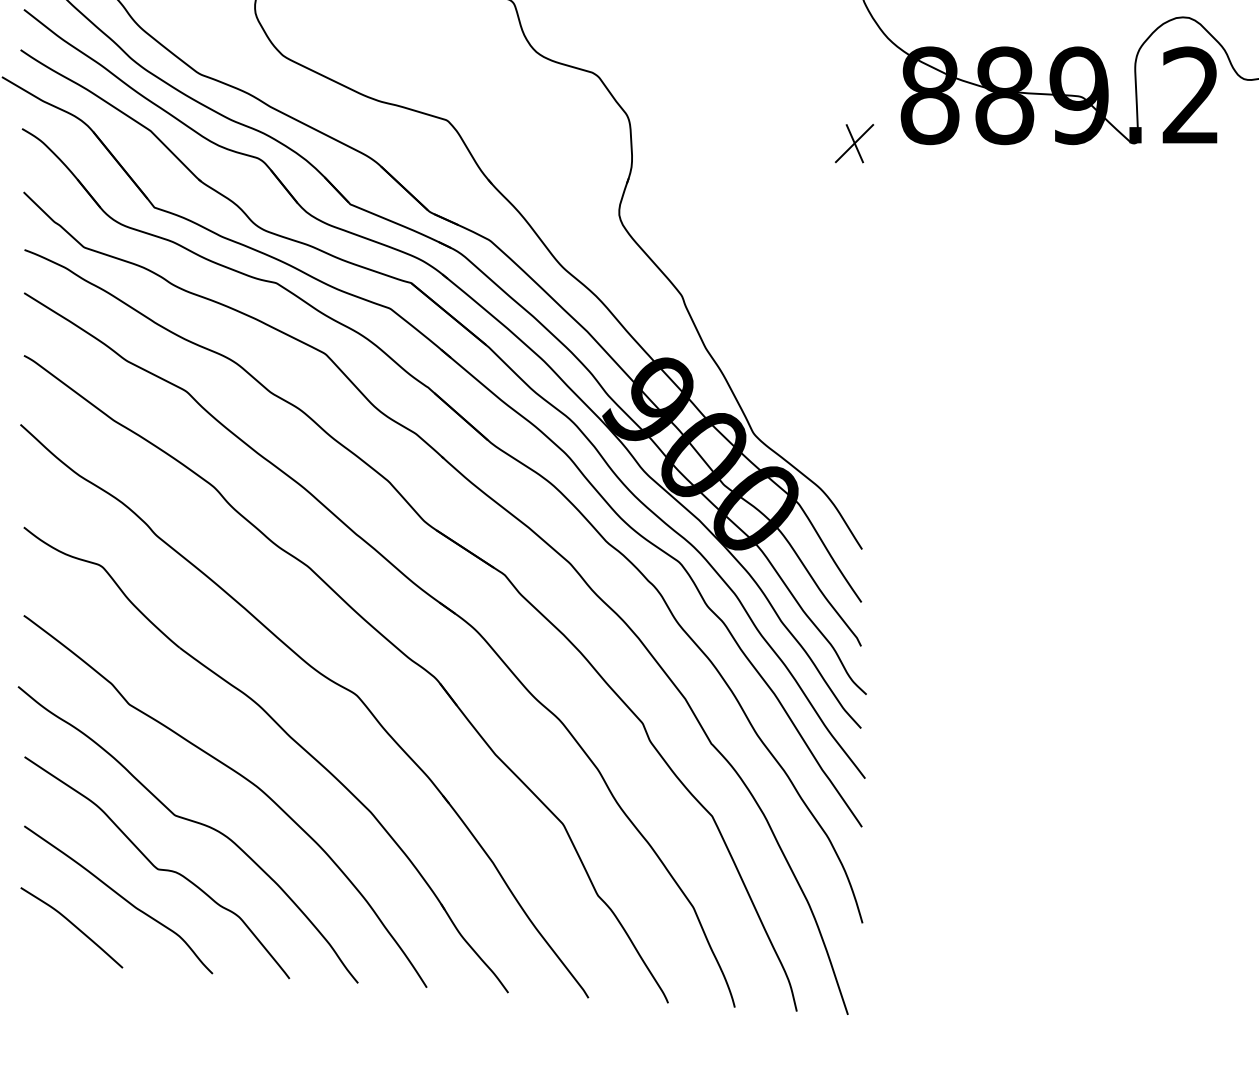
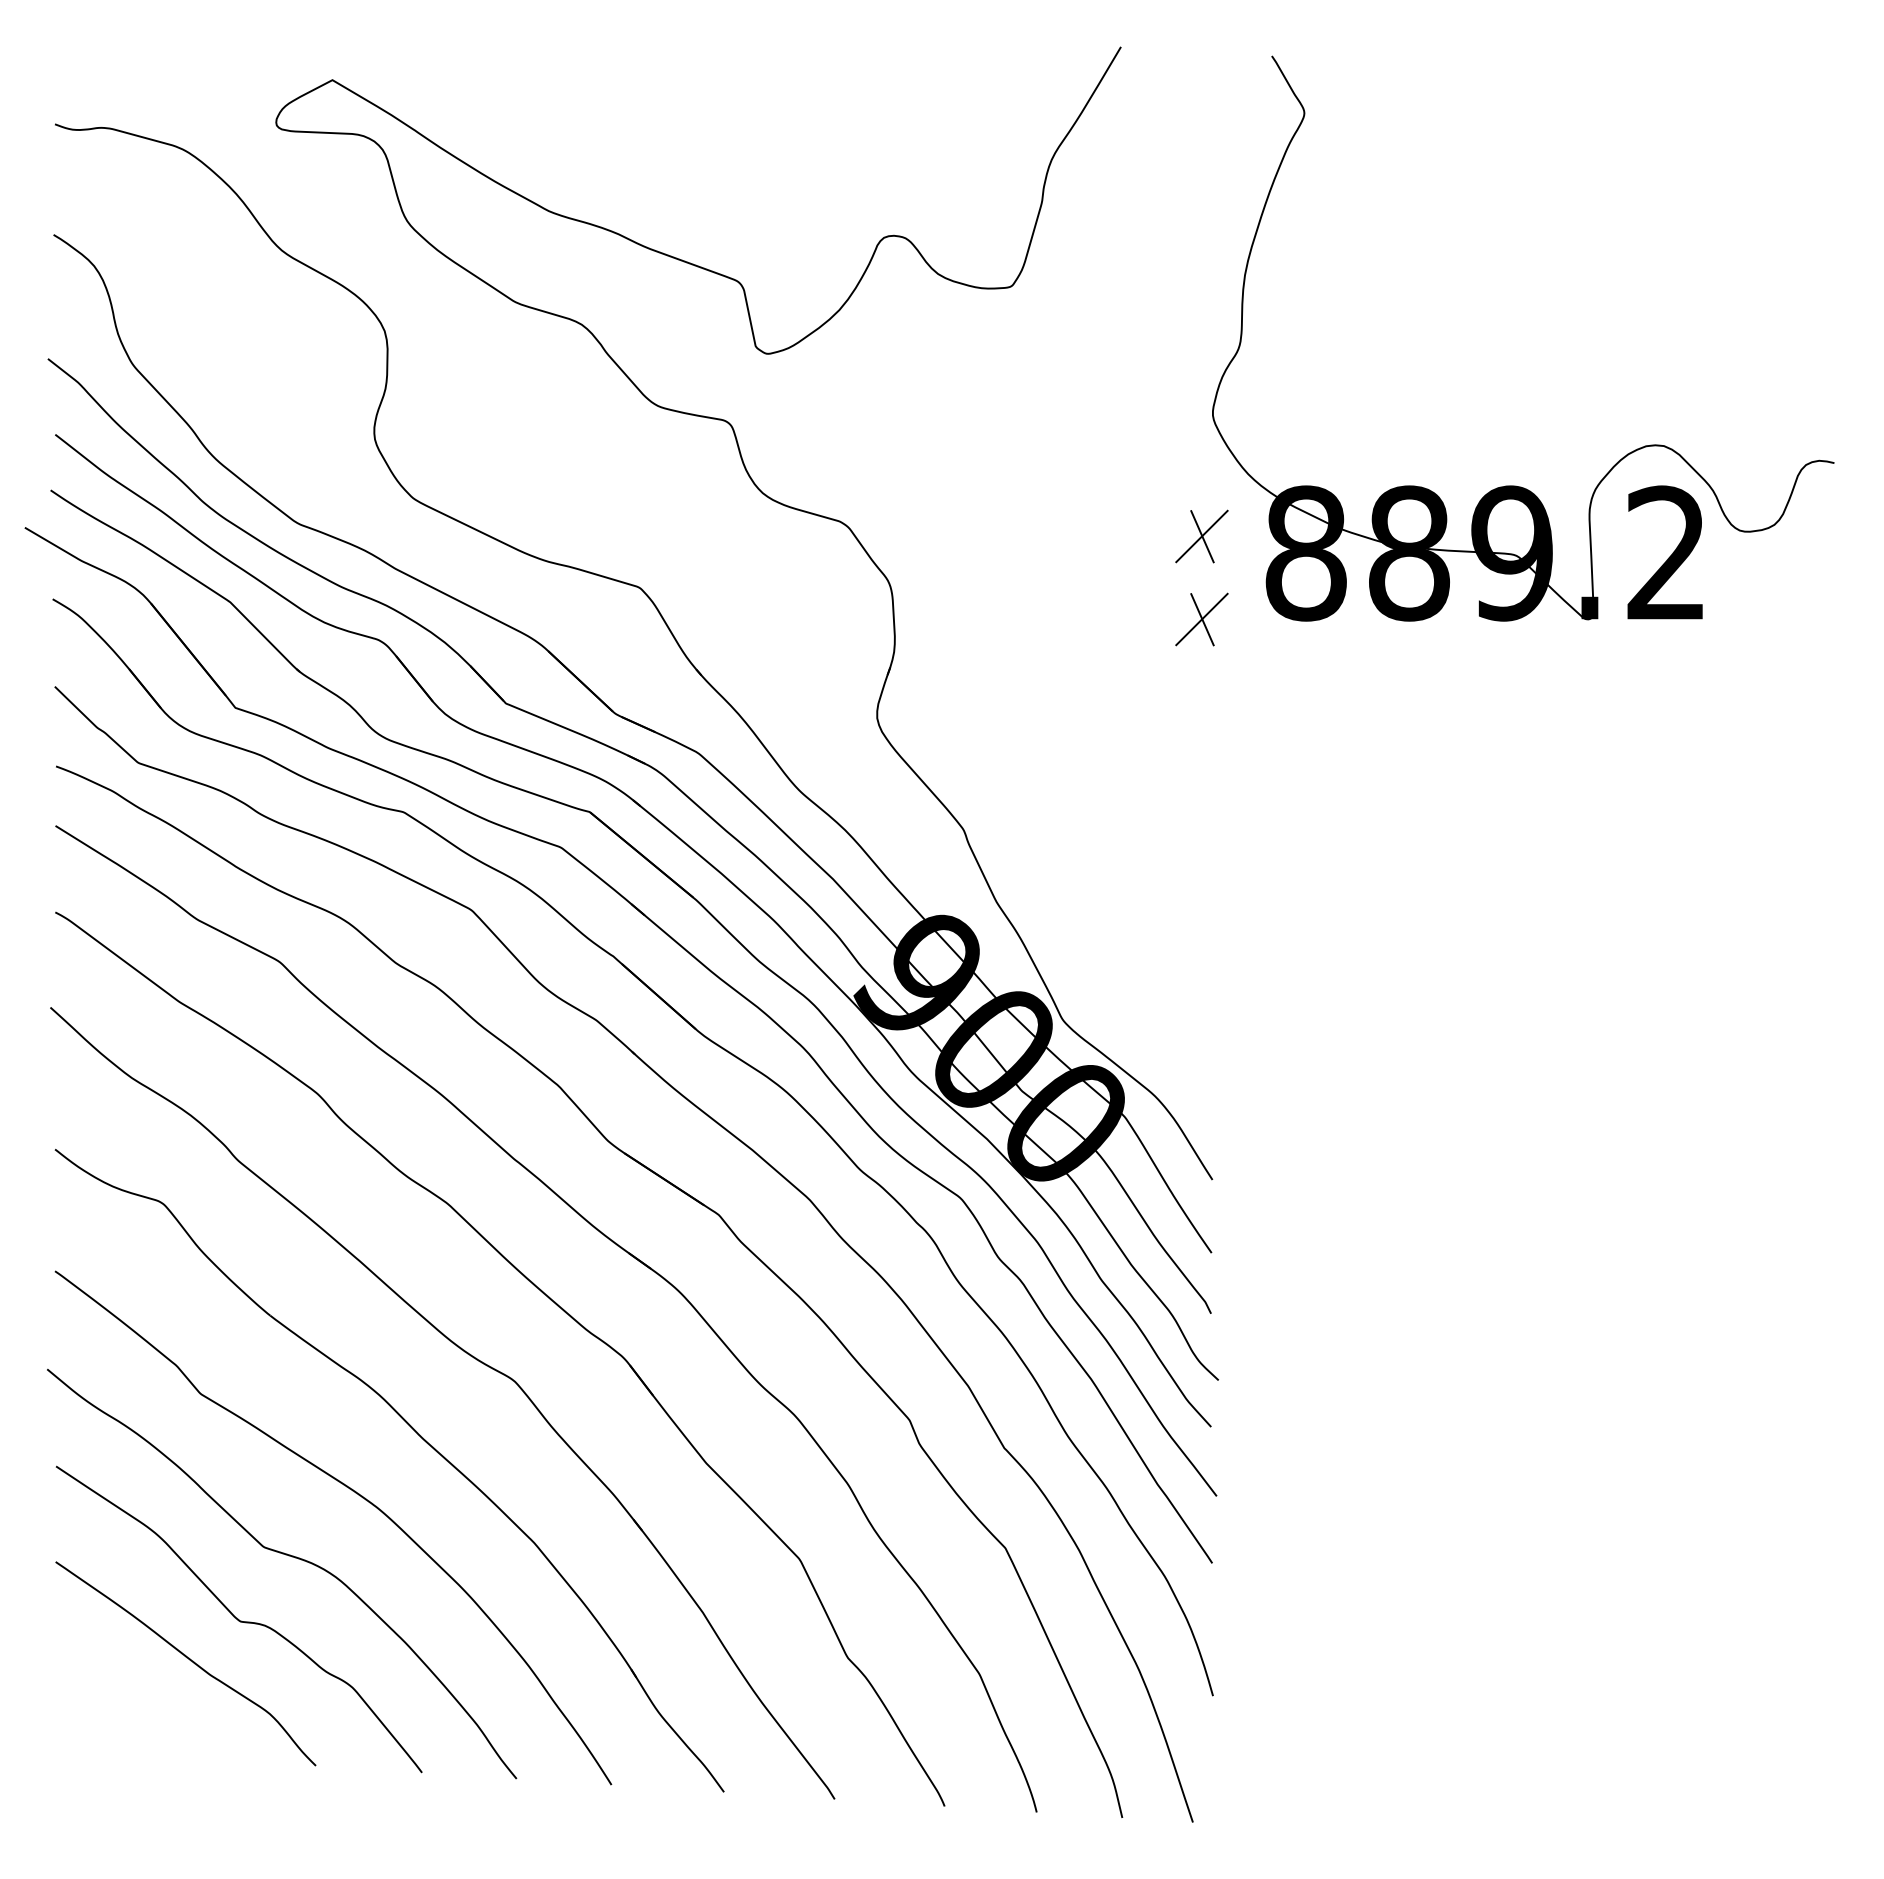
part: (854, 83) -> (1201, 536), added
curve: (73, 925) -> (123, 1699), removed

